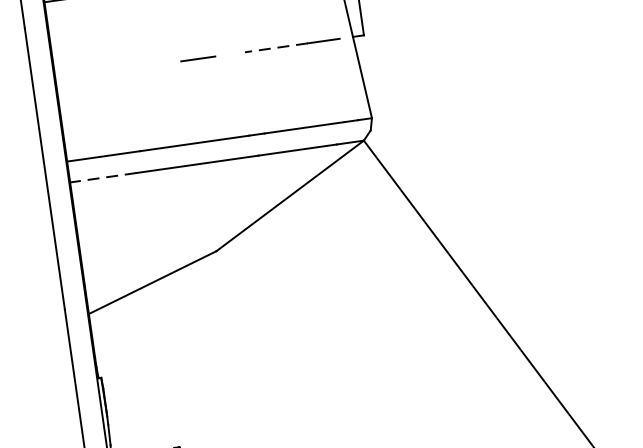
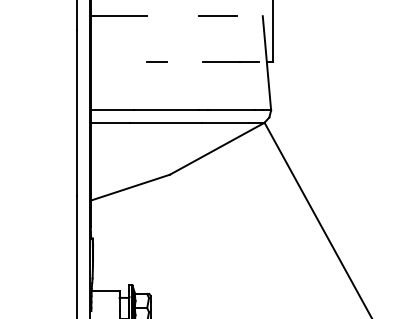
line: (276, 47) -> (221, 61), dashed -> solid
line: (196, 58) -> (156, 61), moved
line: (103, 177) -> (110, 122), dashed -> solid

